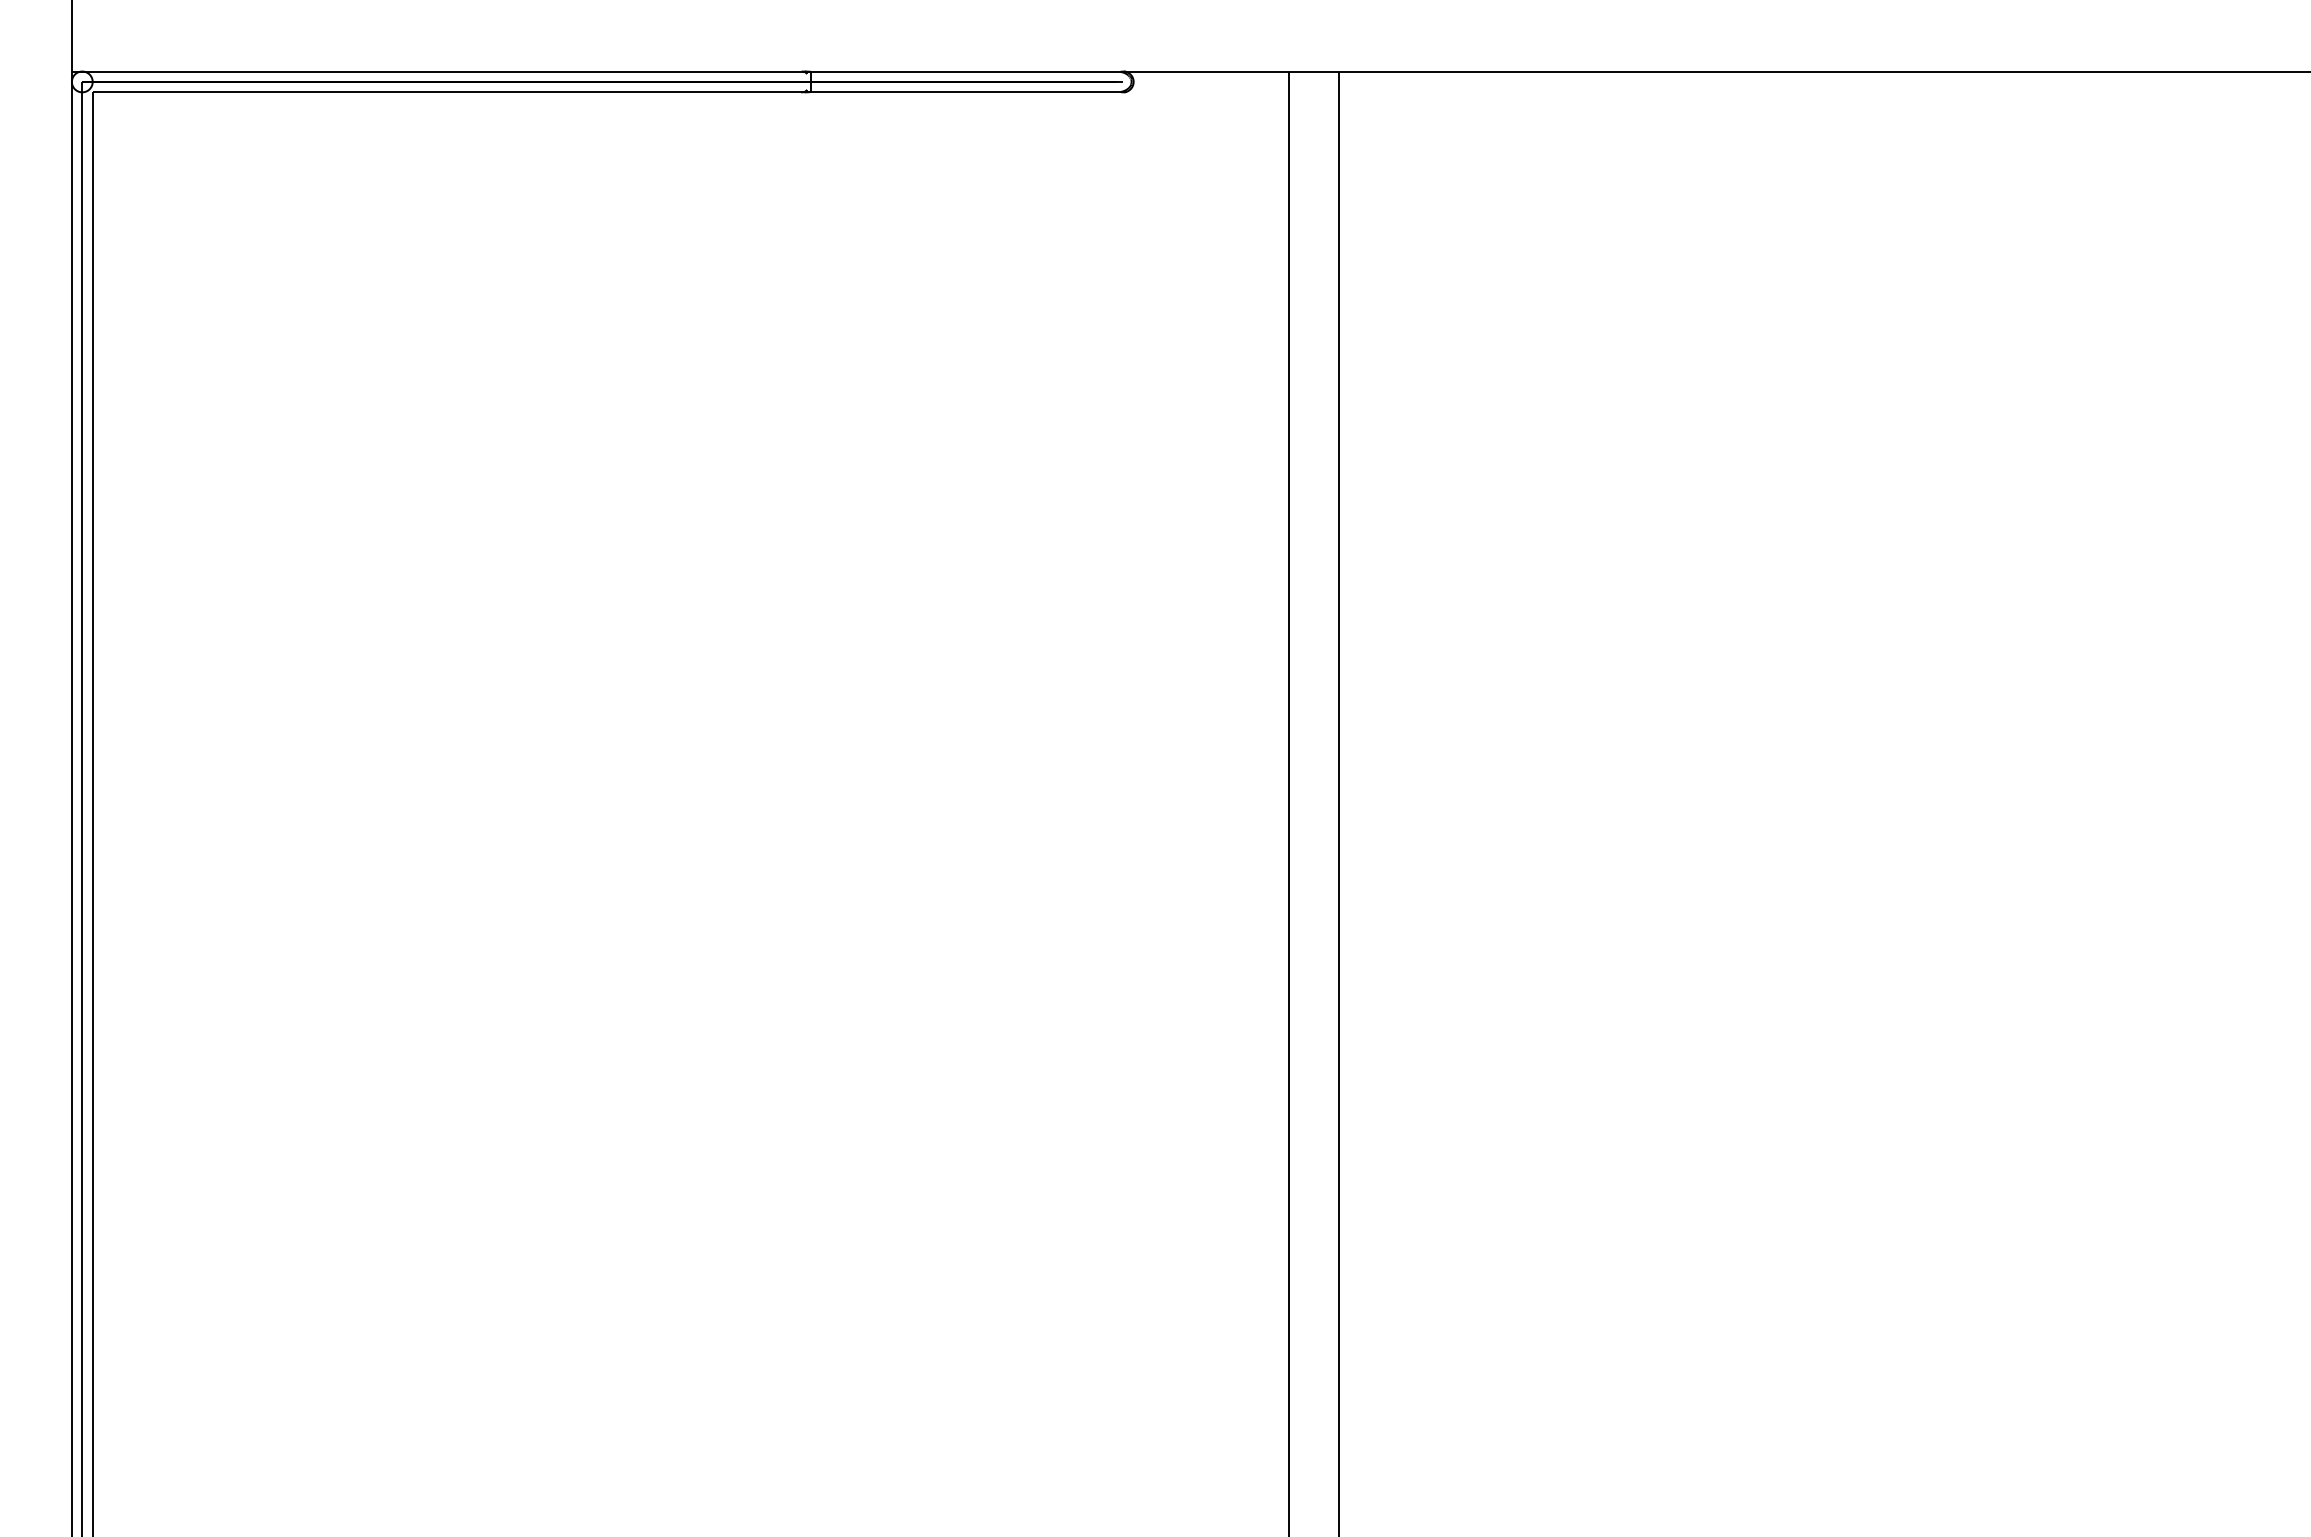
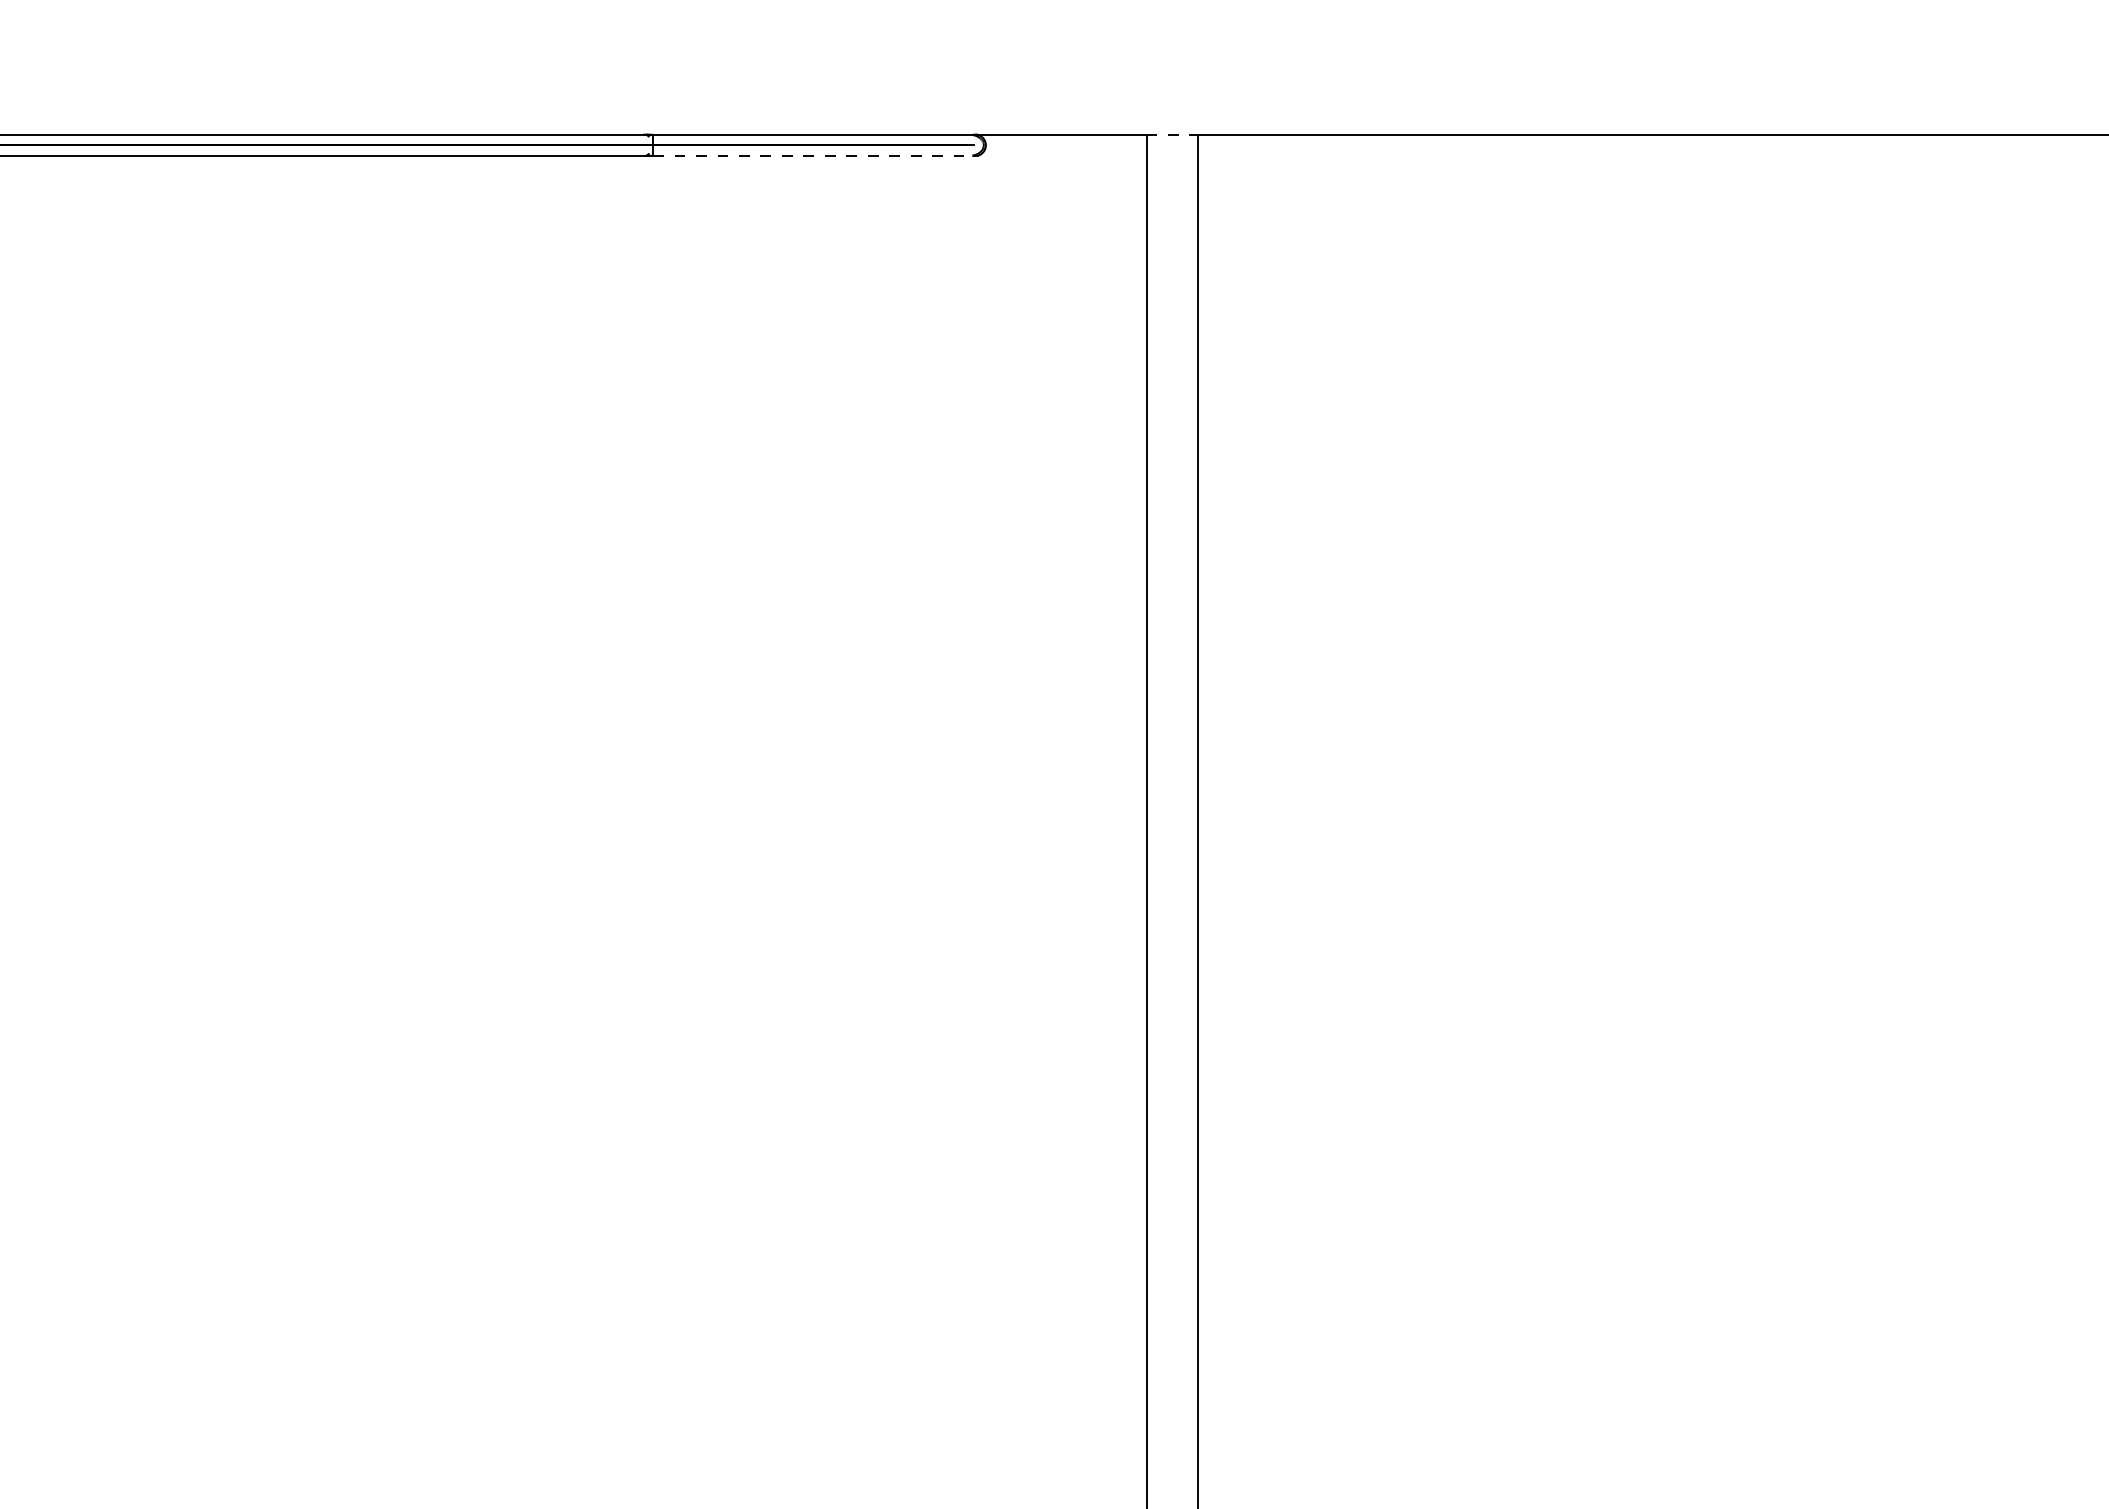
line: (1314, 71) -> (1172, 134), solid -> dashed
line: (967, 92) -> (814, 156), solid -> dashed

